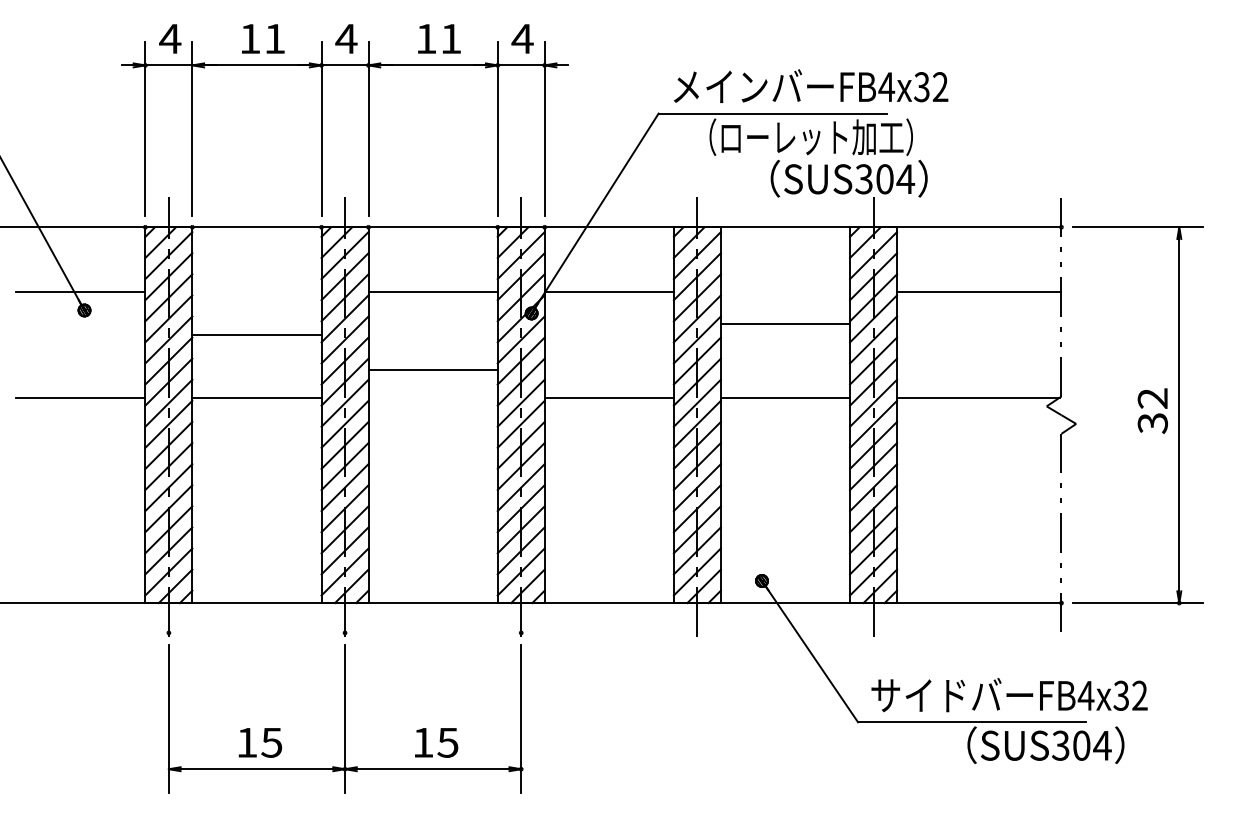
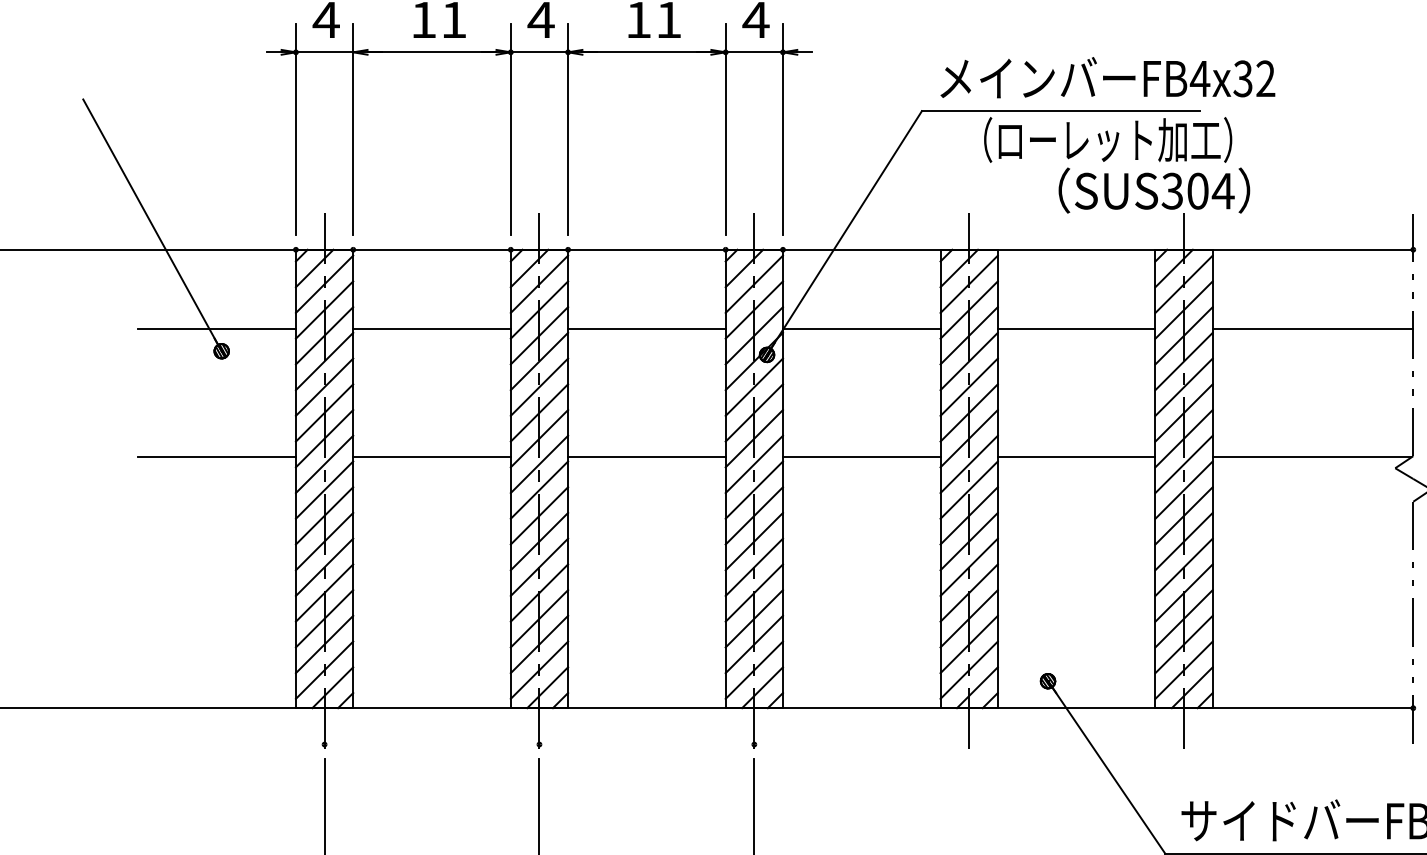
line: (785, 323) -> (1076, 328), moved
line: (256, 334) -> (431, 328), moved
line: (432, 369) -> (646, 457), moved

